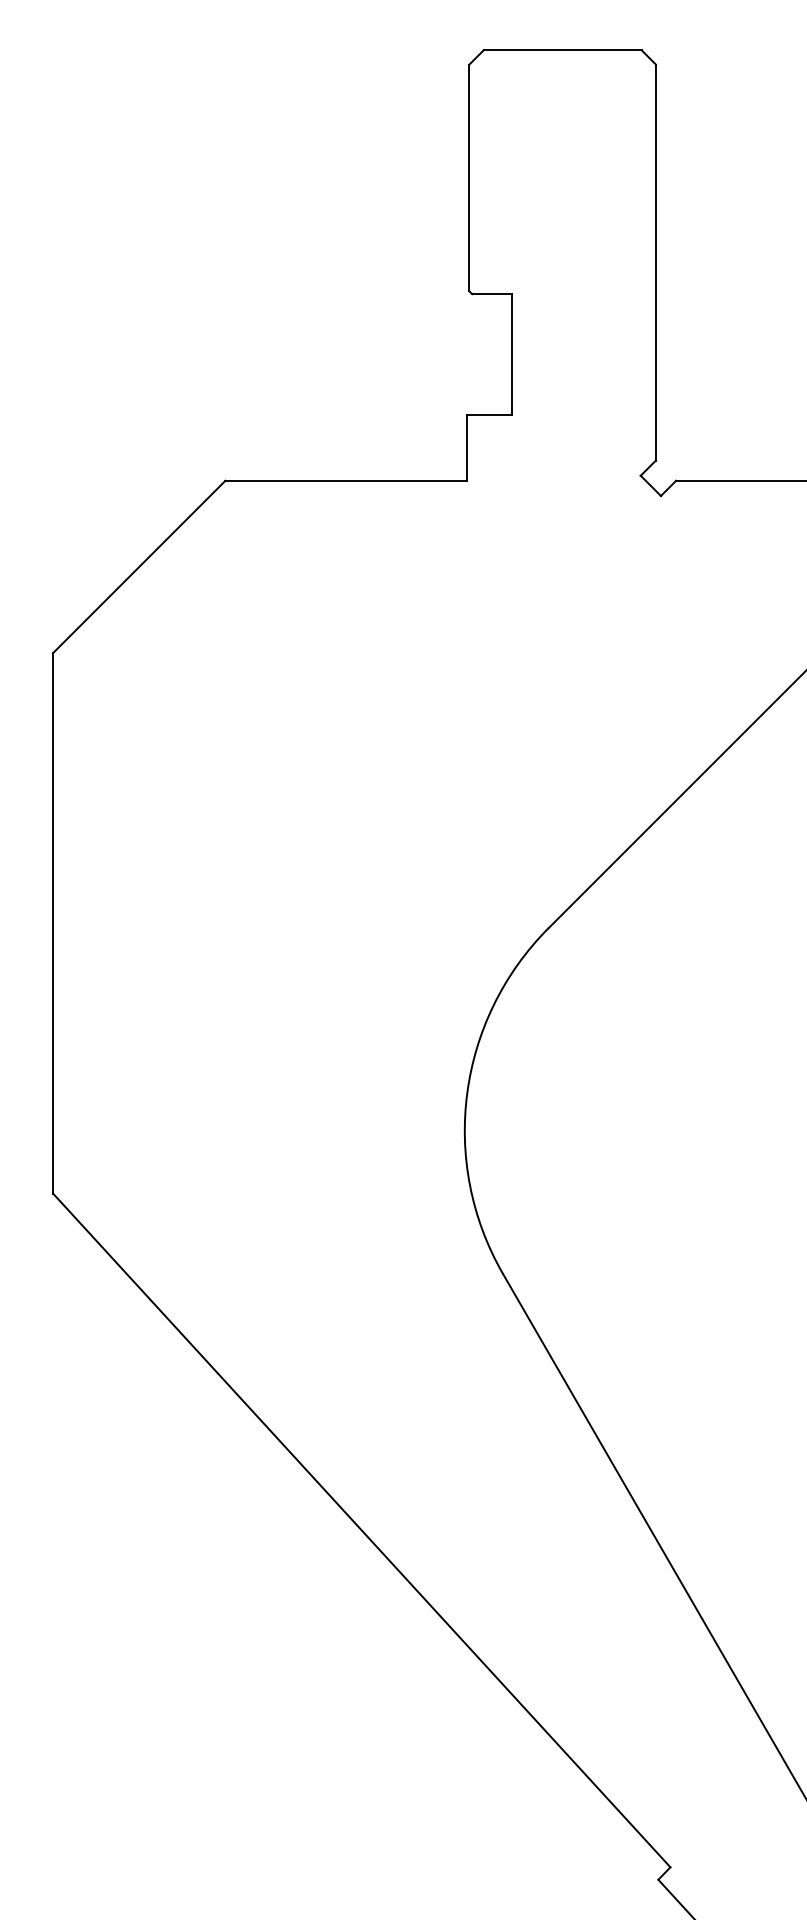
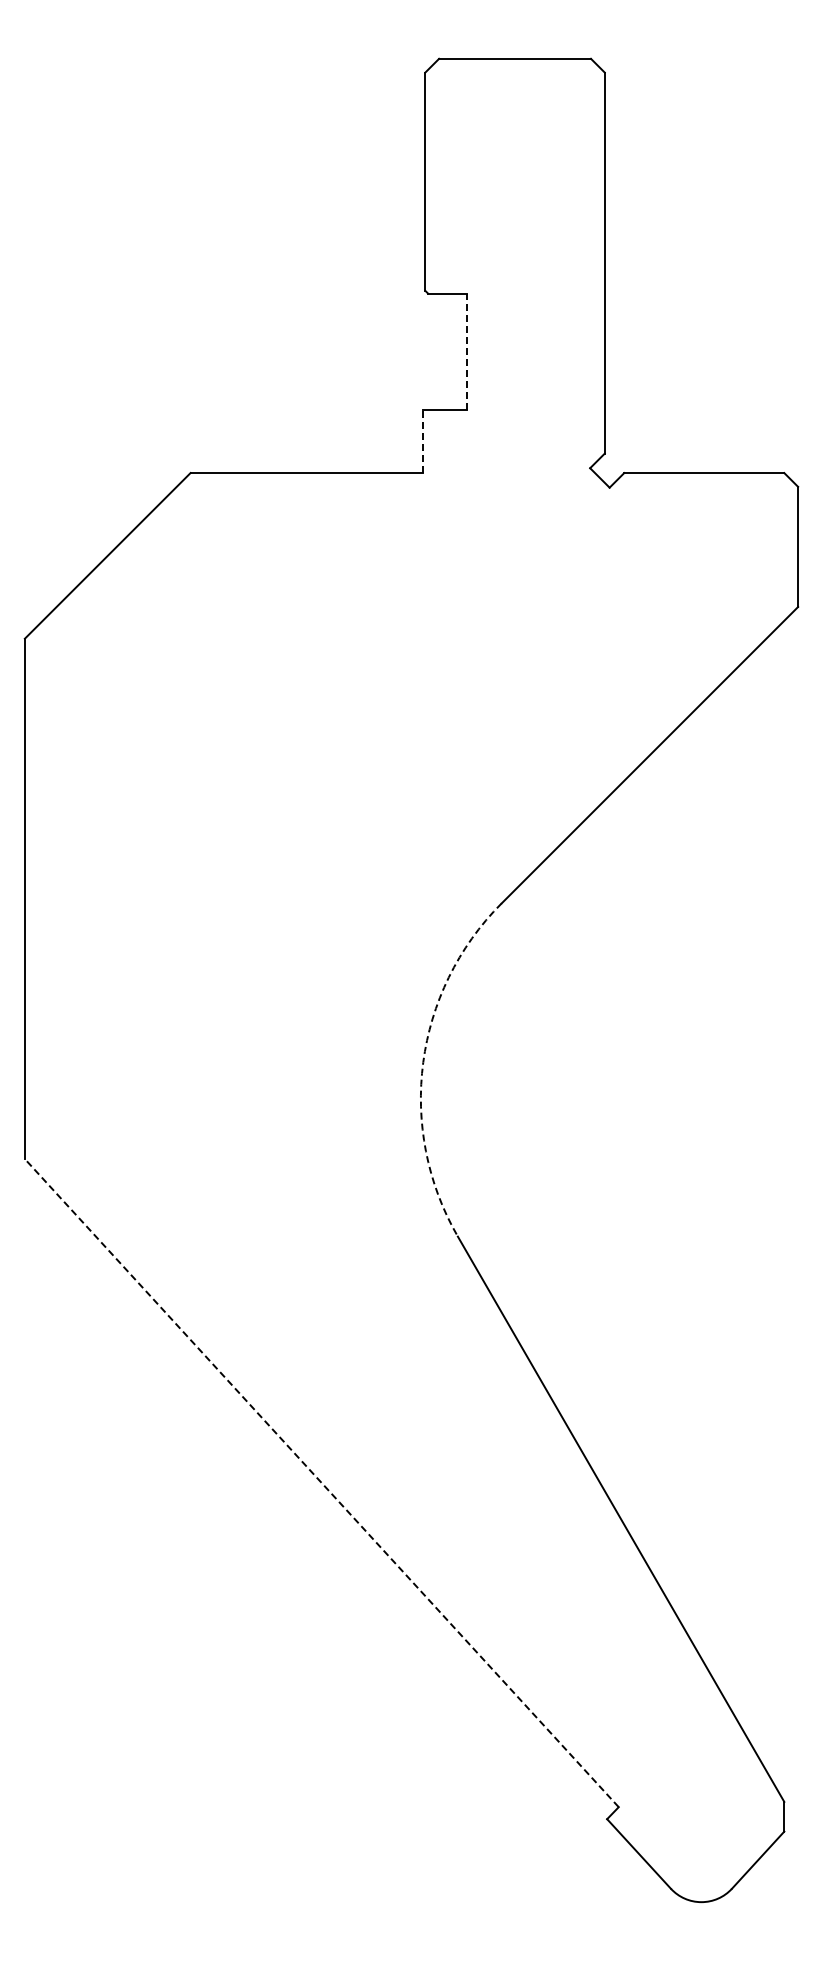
line: (512, 354) -> (466, 351), solid -> dashed
line: (466, 447) -> (422, 441), solid -> dashed
arc: (467, 1093) -> (423, 1062), solid -> dashed
line: (361, 1530) -> (321, 1483), solid -> dashed

